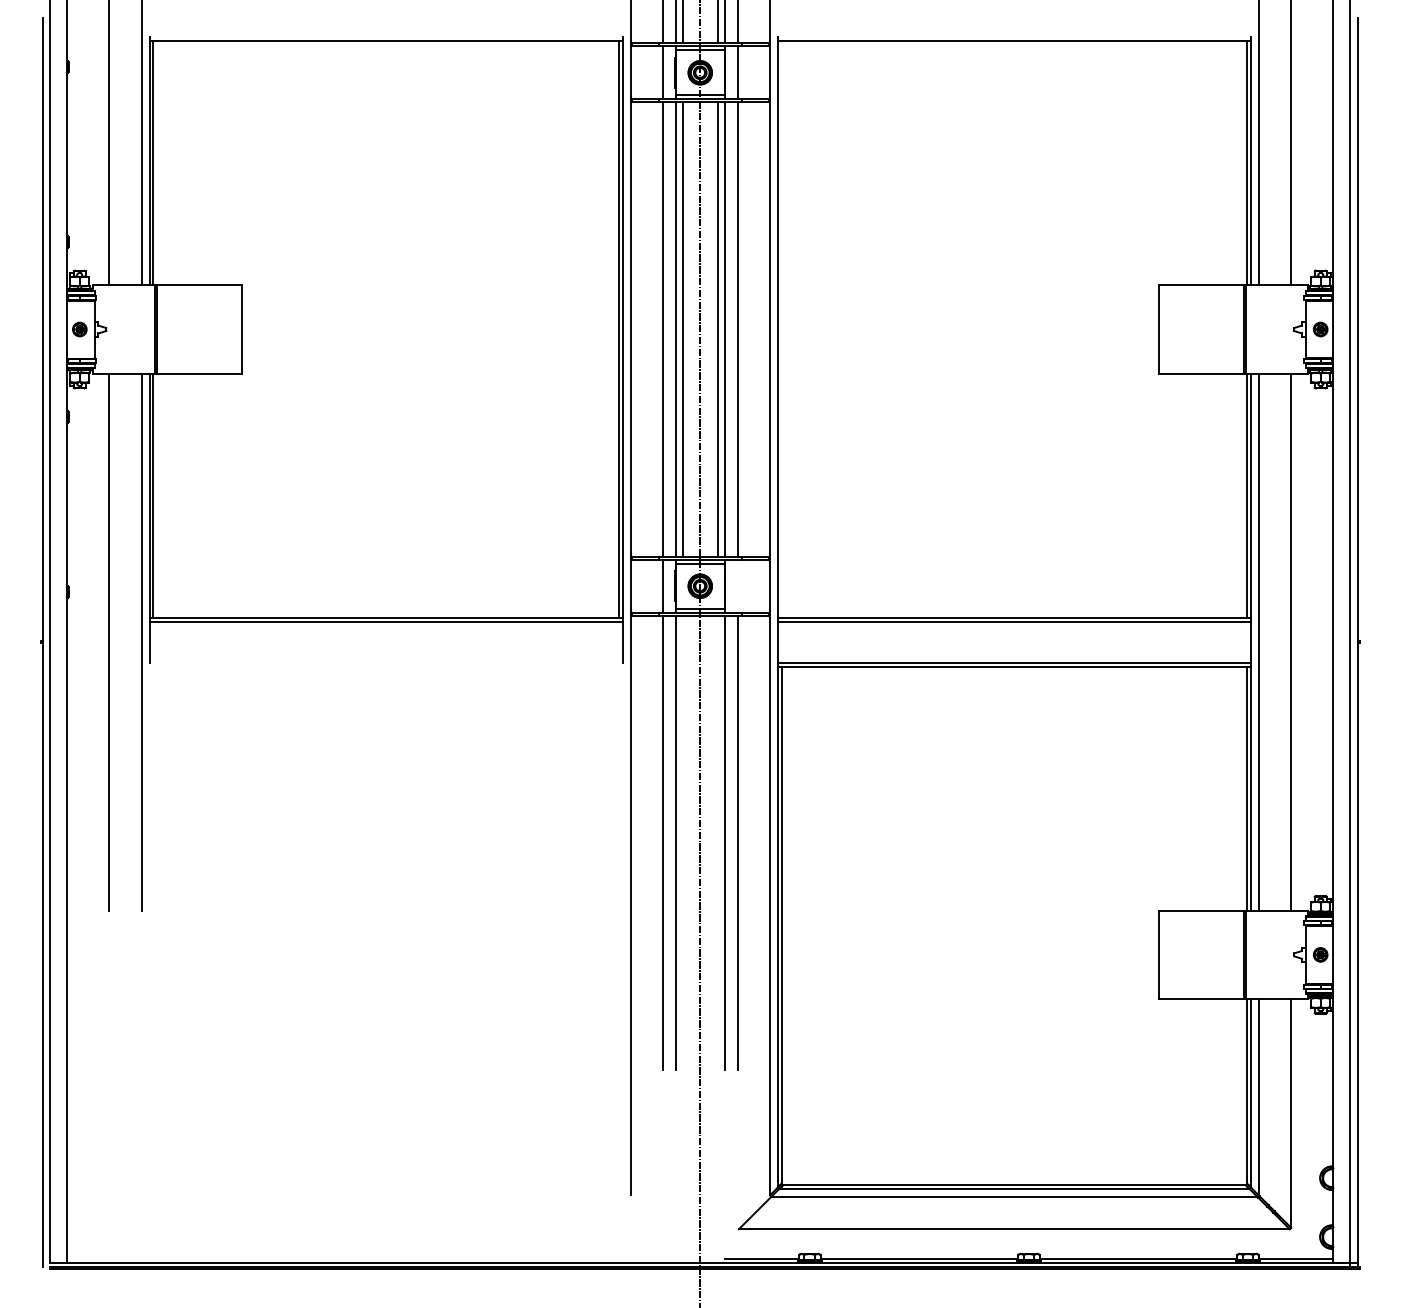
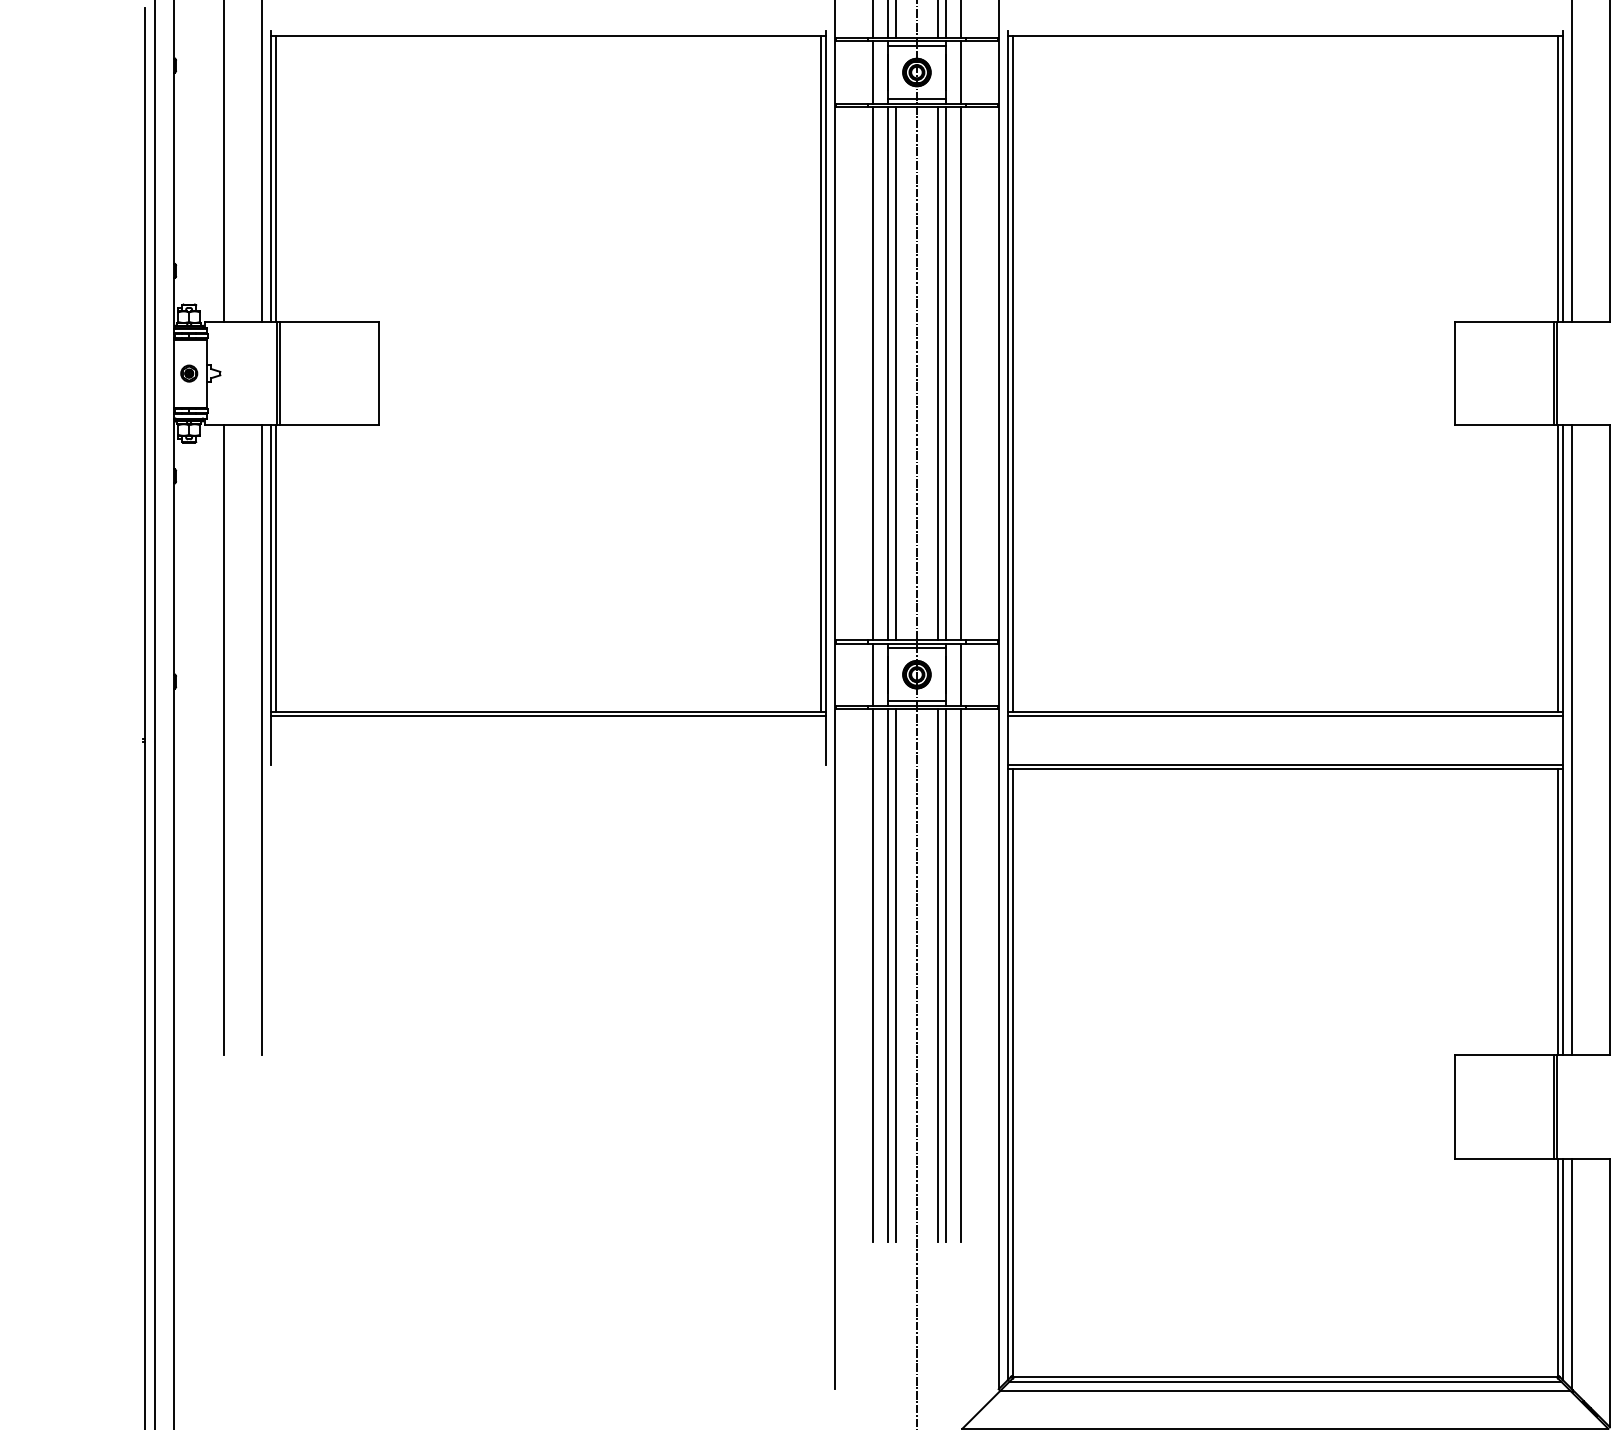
line: (781, 329) -> (1012, 373), added
line: (737, 585) -> (960, 673), added
line: (682, 842) -> (896, 975), added
line: (717, 842) -> (937, 975), added

